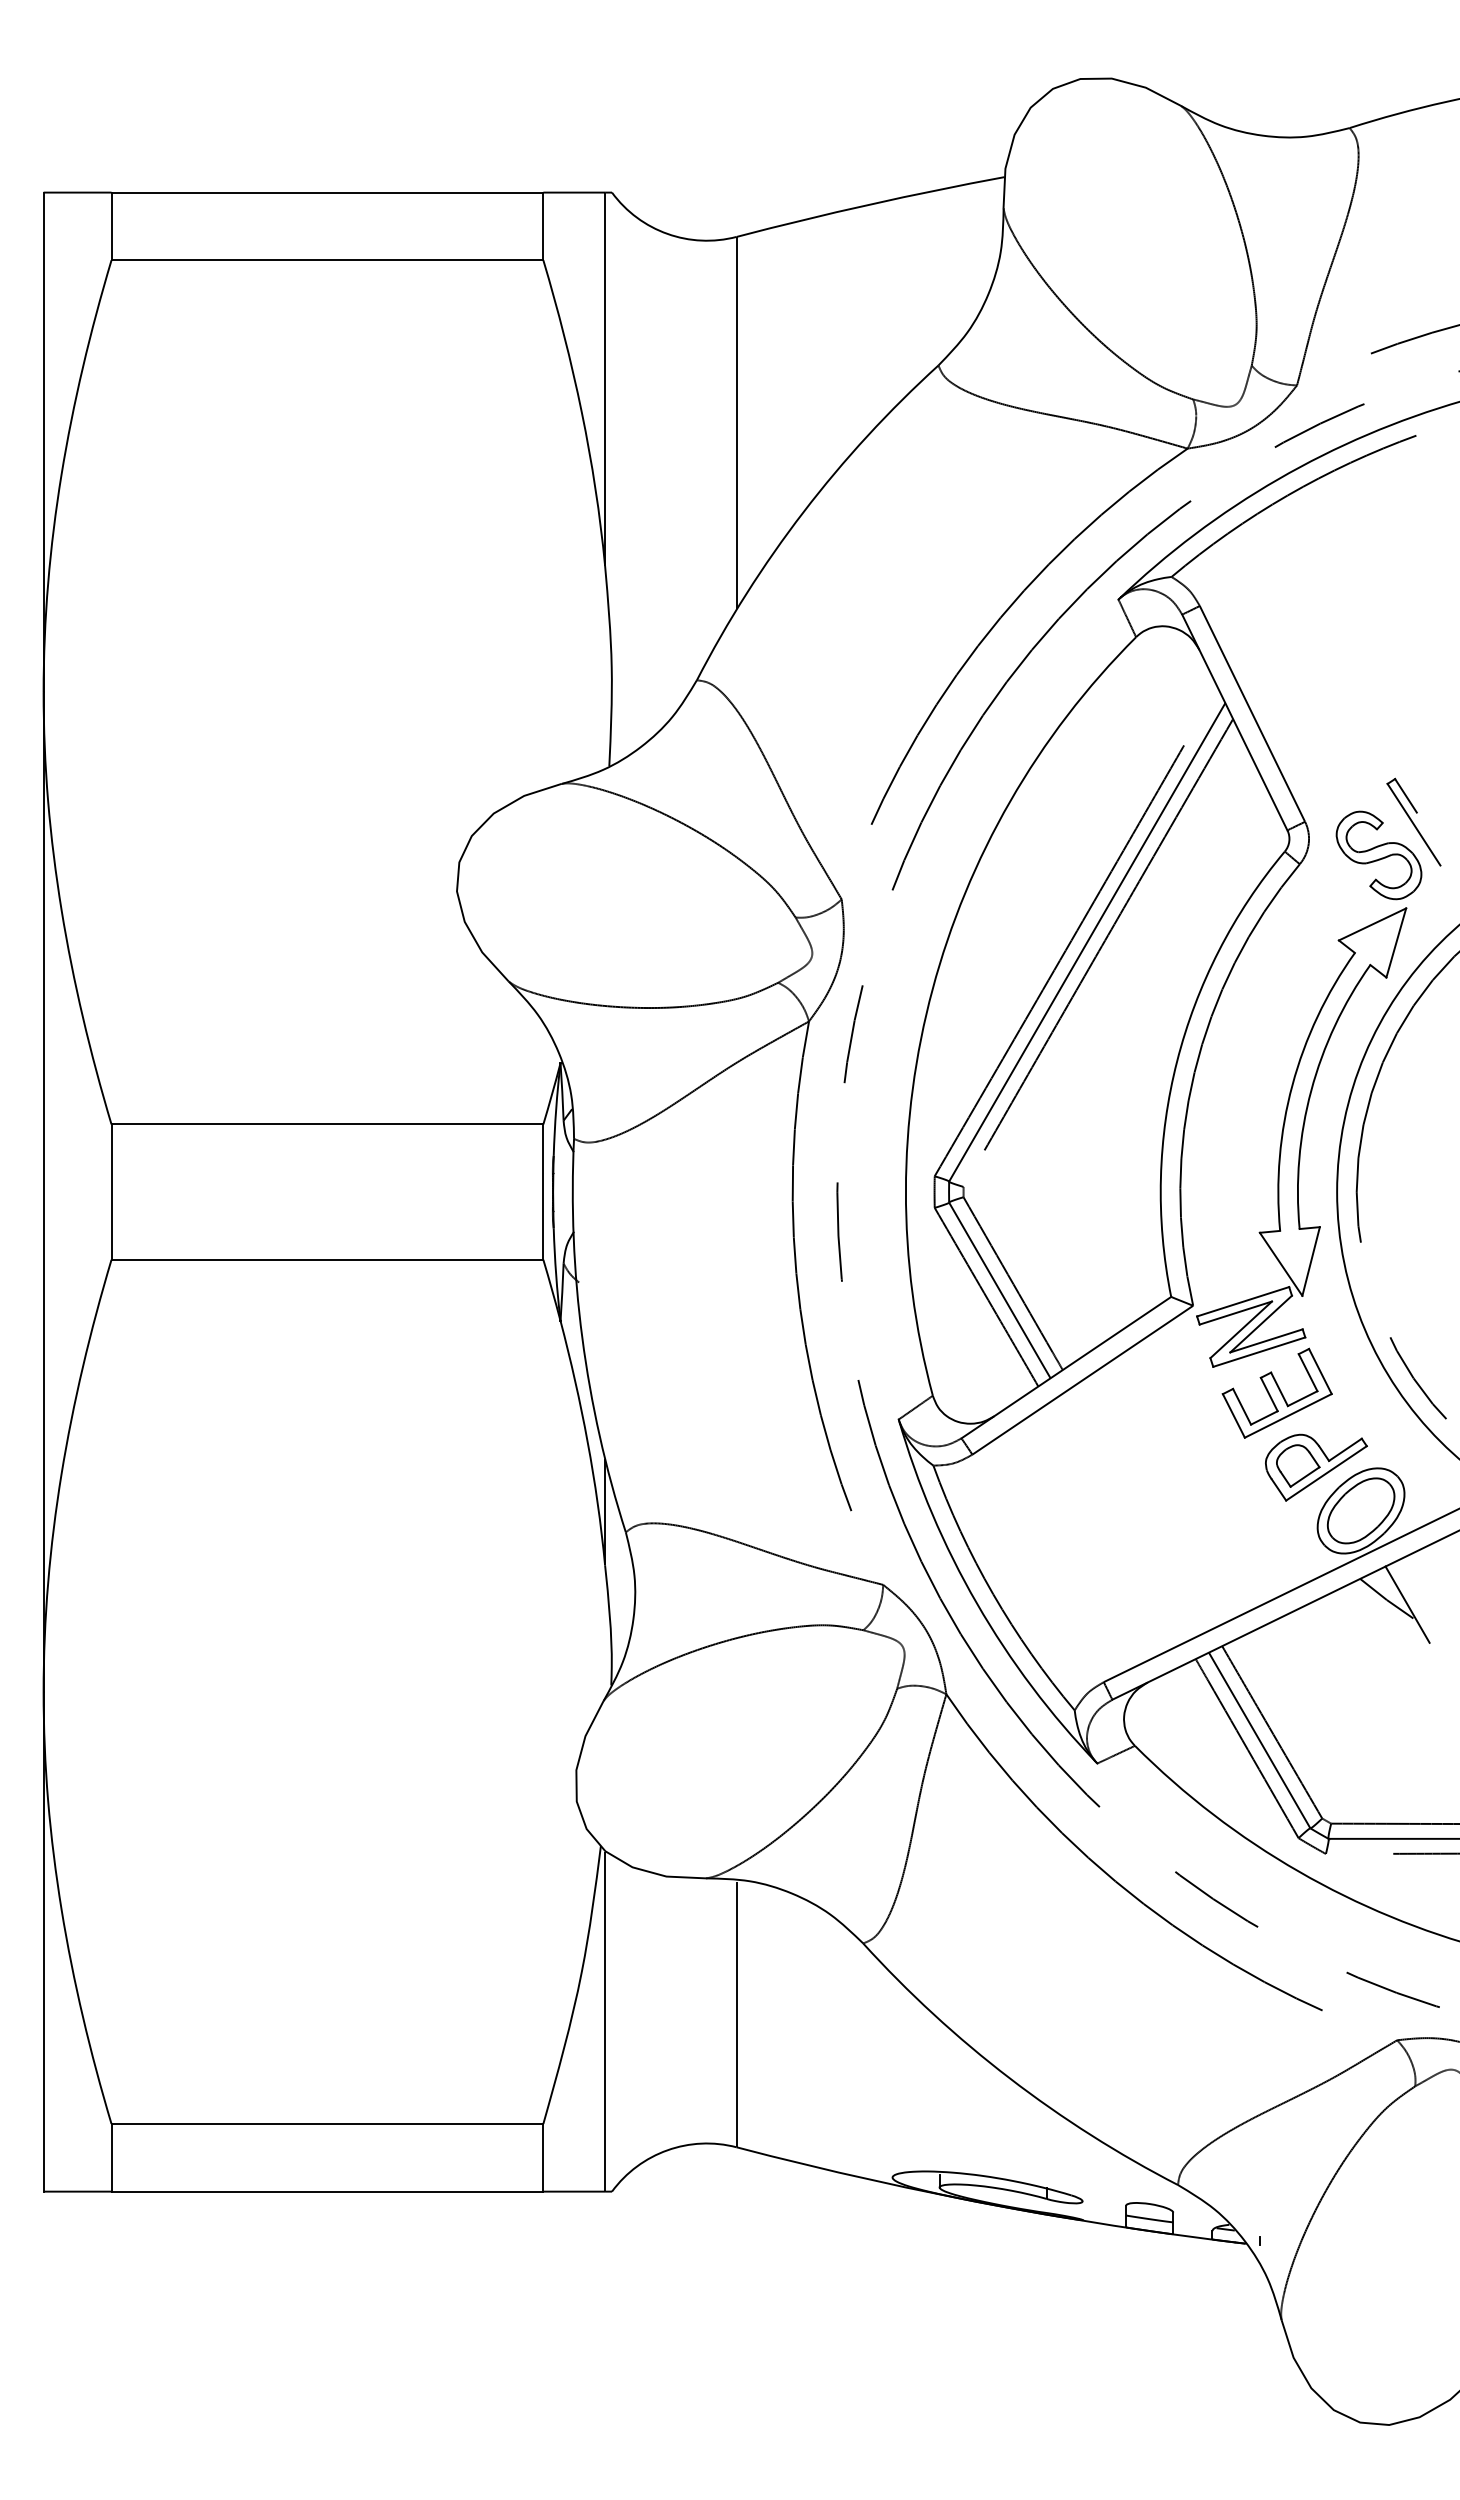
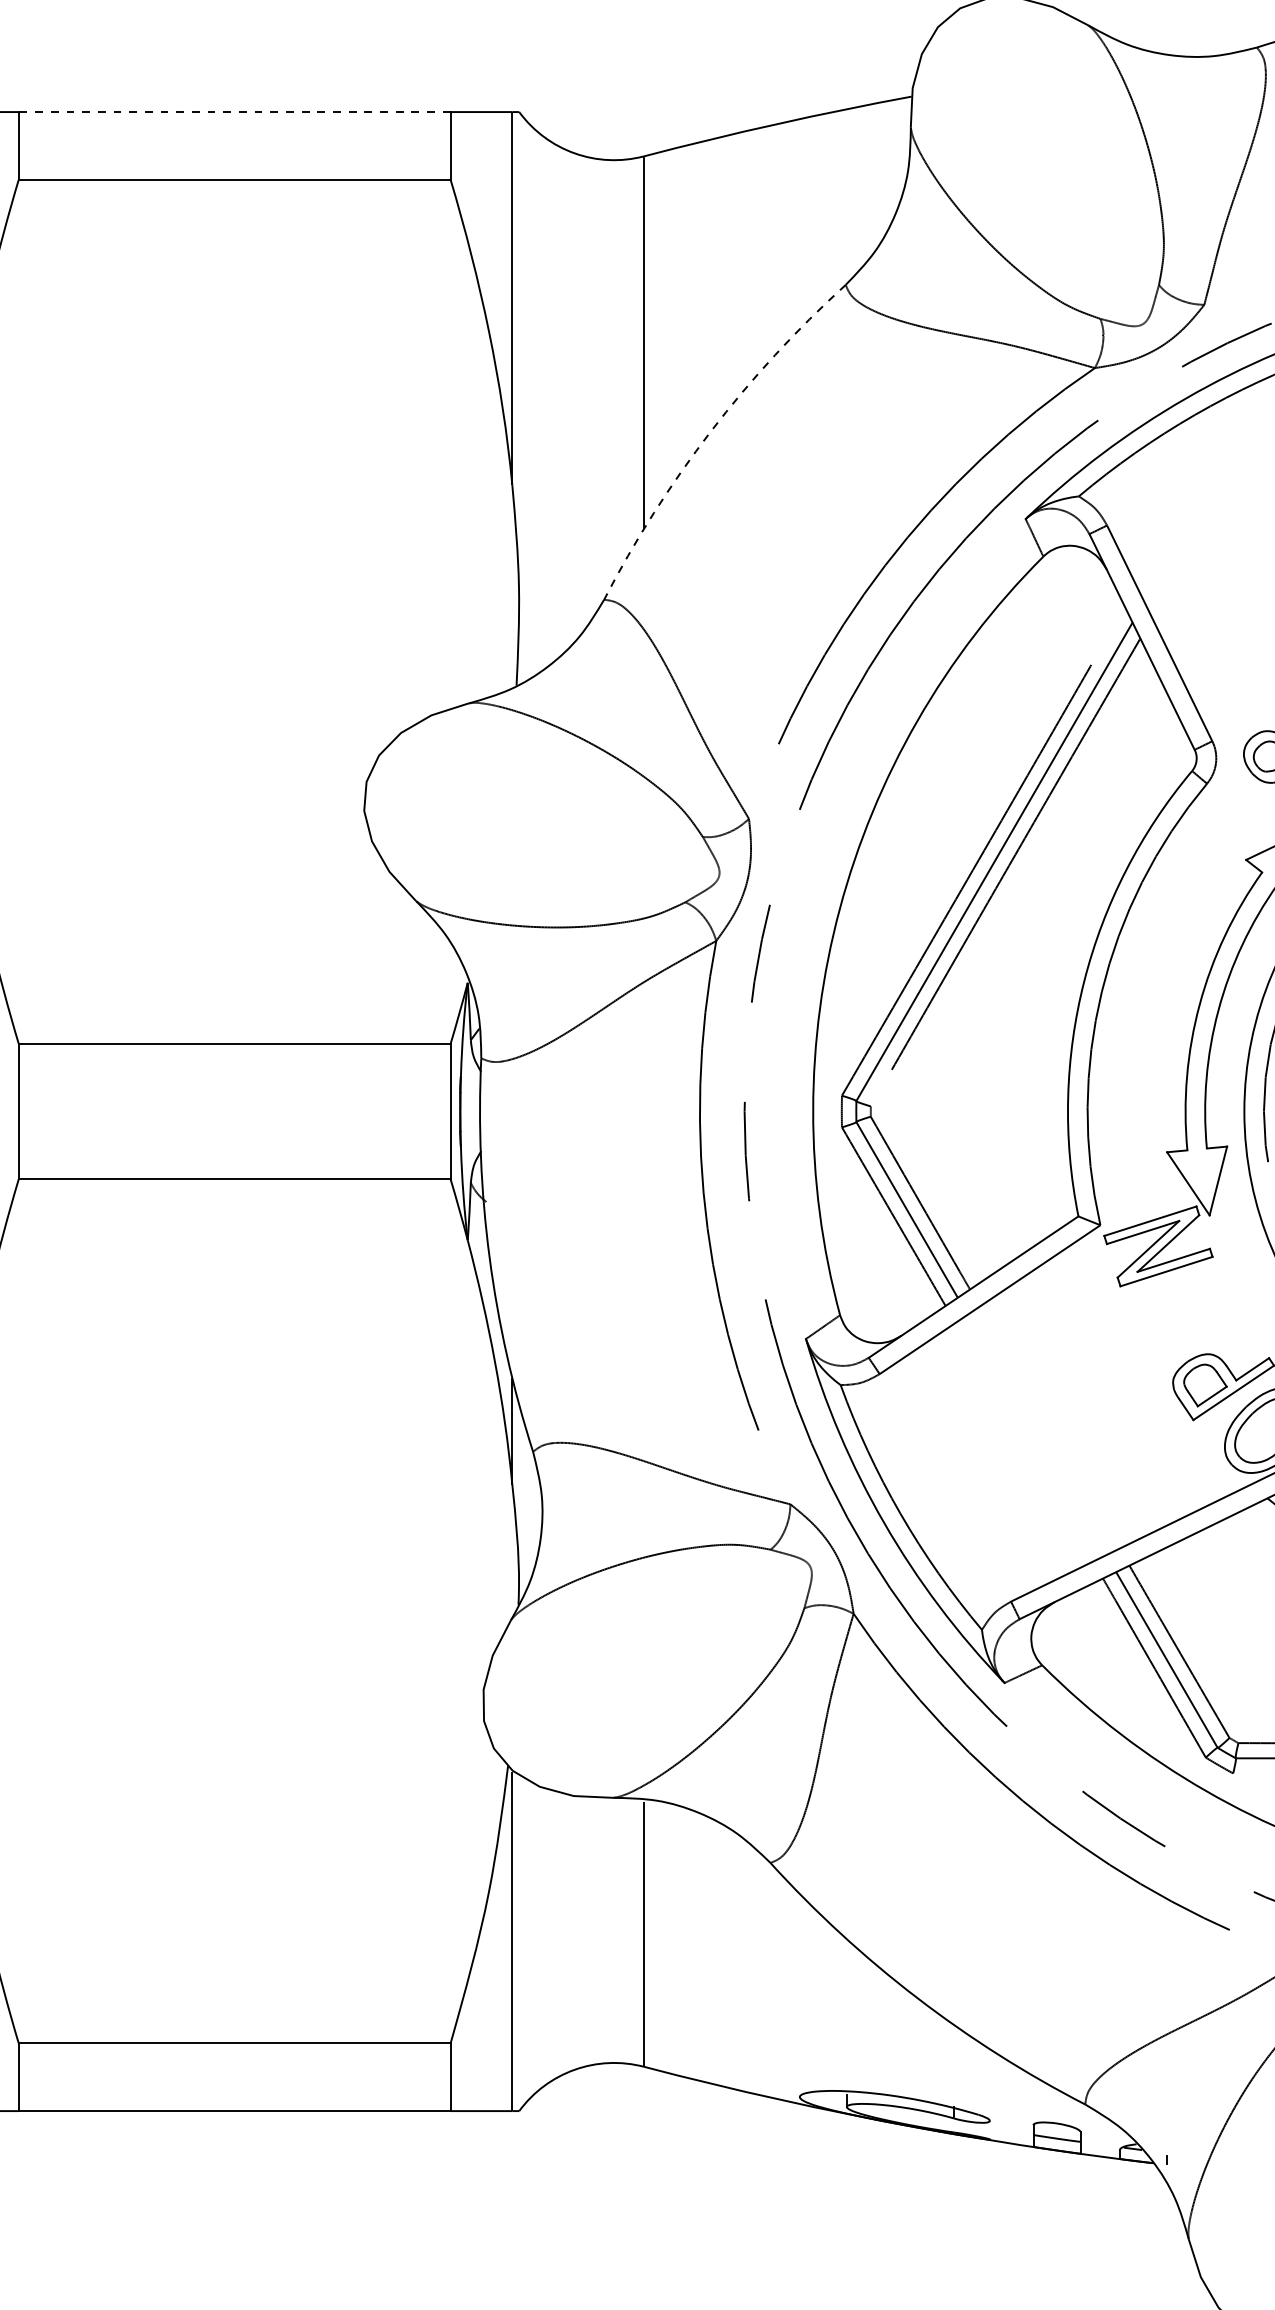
line: (327, 192) -> (234, 111), solid -> dashed
arc: (803, 512) -> (710, 431), solid -> dashed
part: (1276, 1392) -> (1183, 1311), removed

